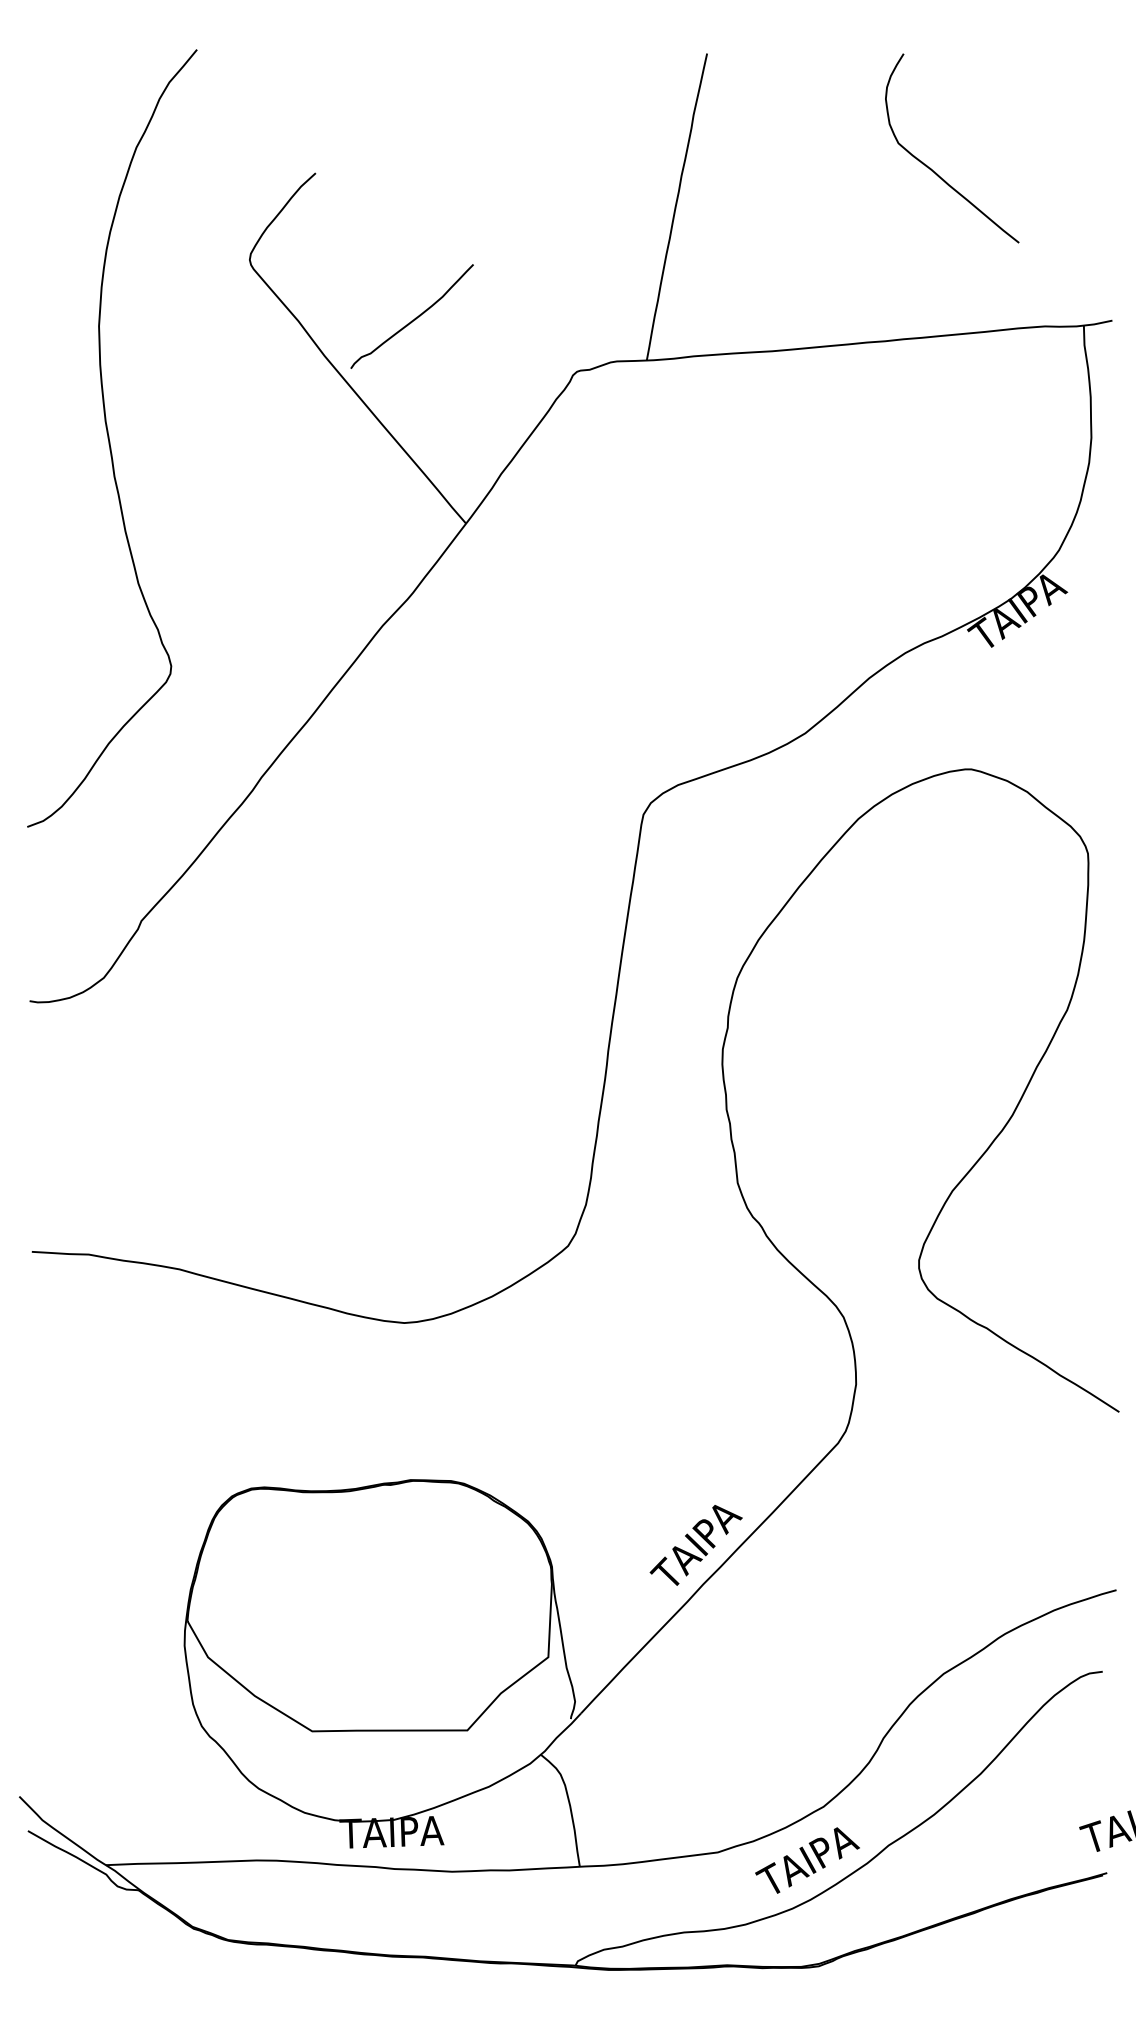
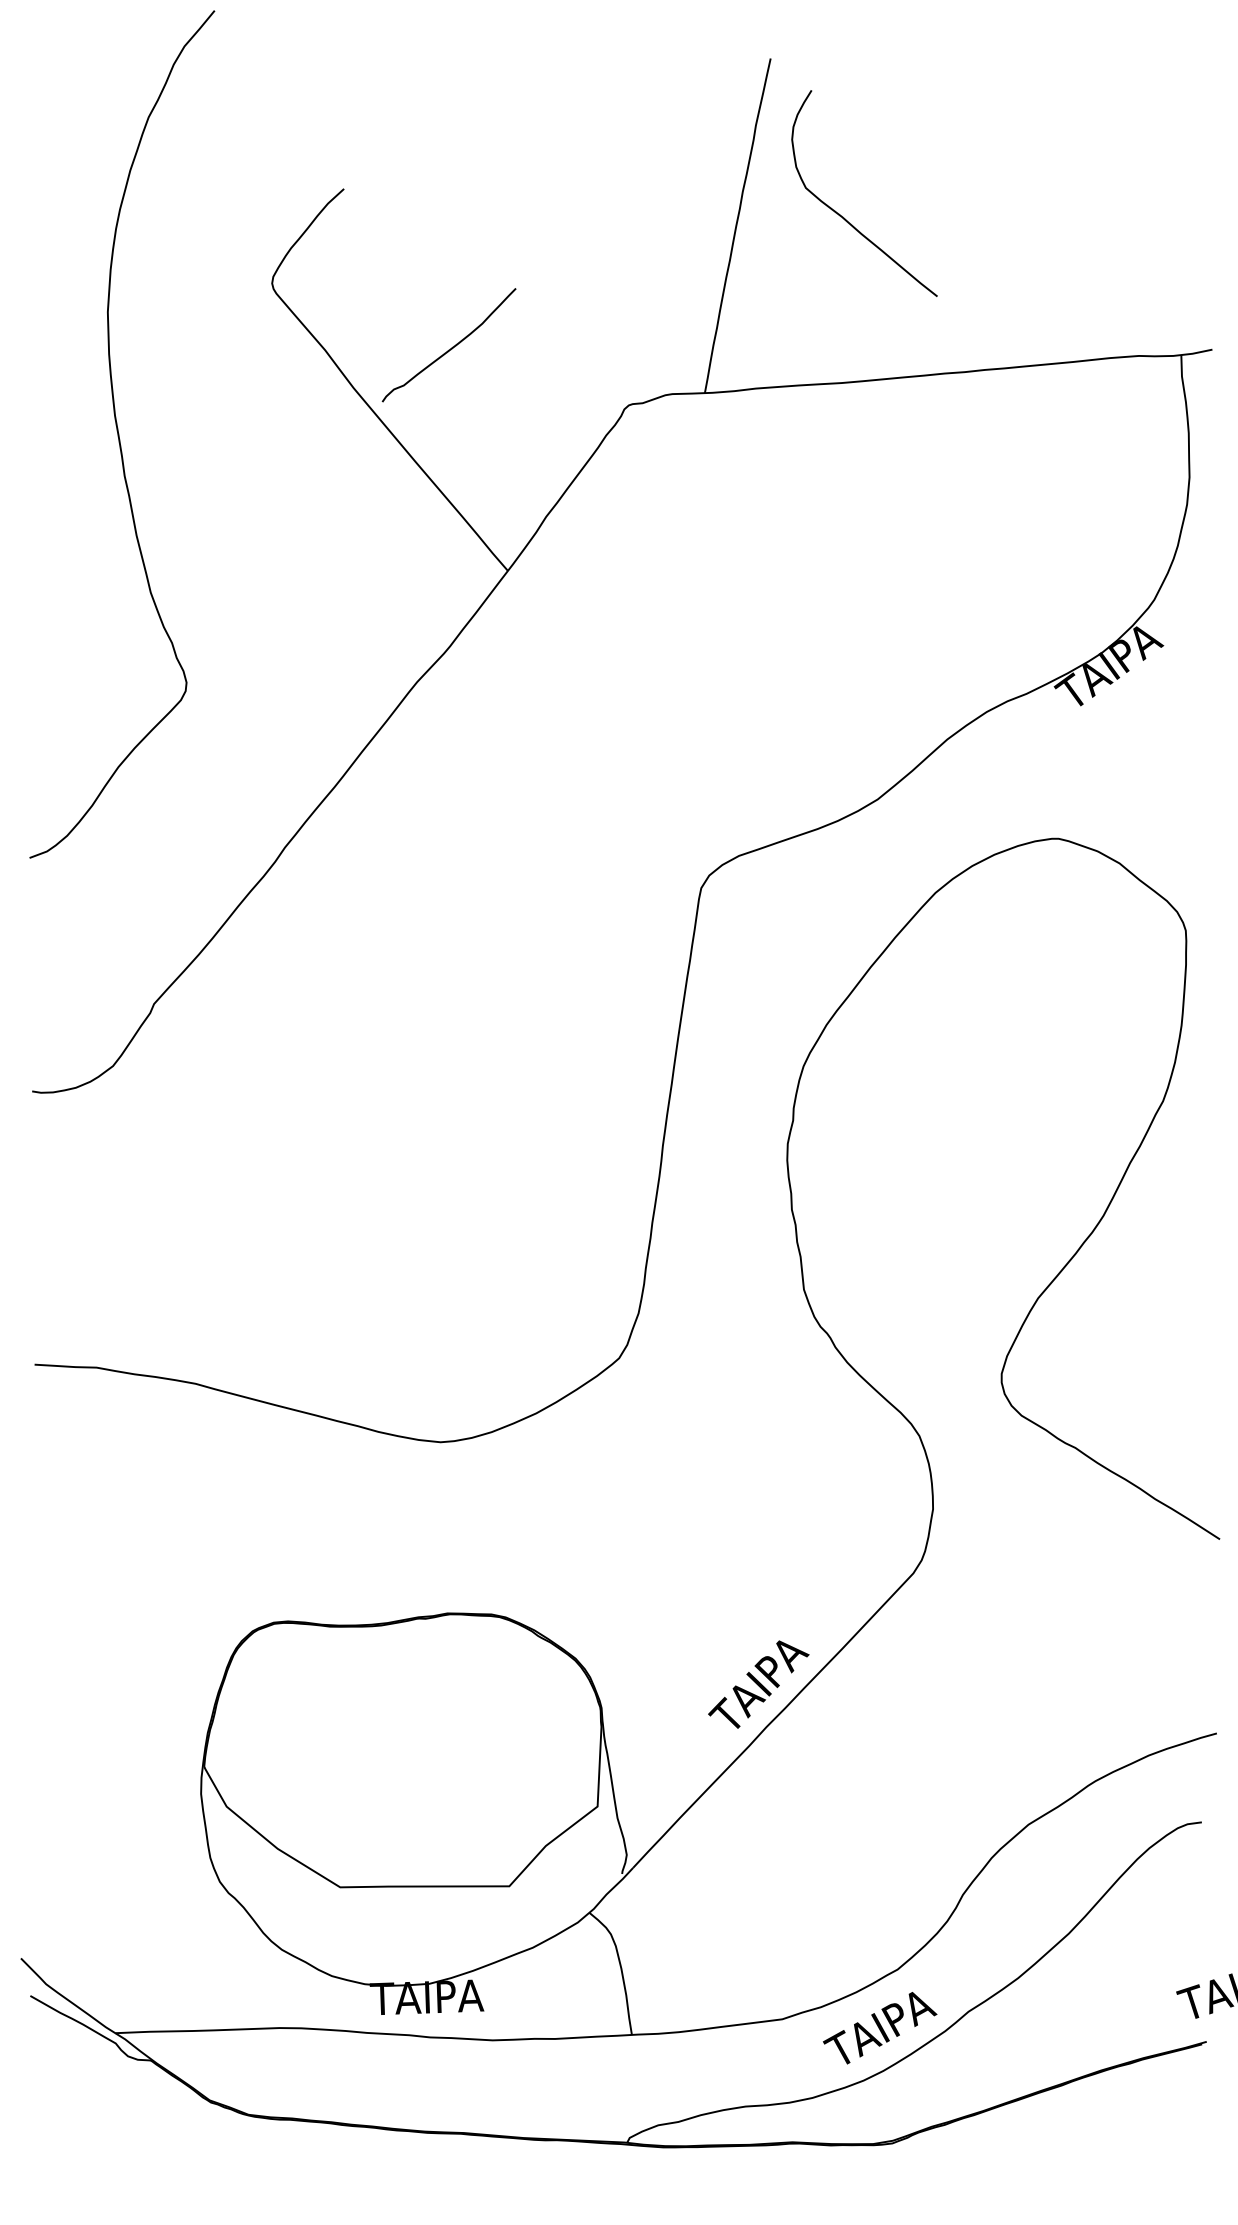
curve: (936, 172) -> (847, 219), moved
curve: (109, 438) -> (119, 434), moved

